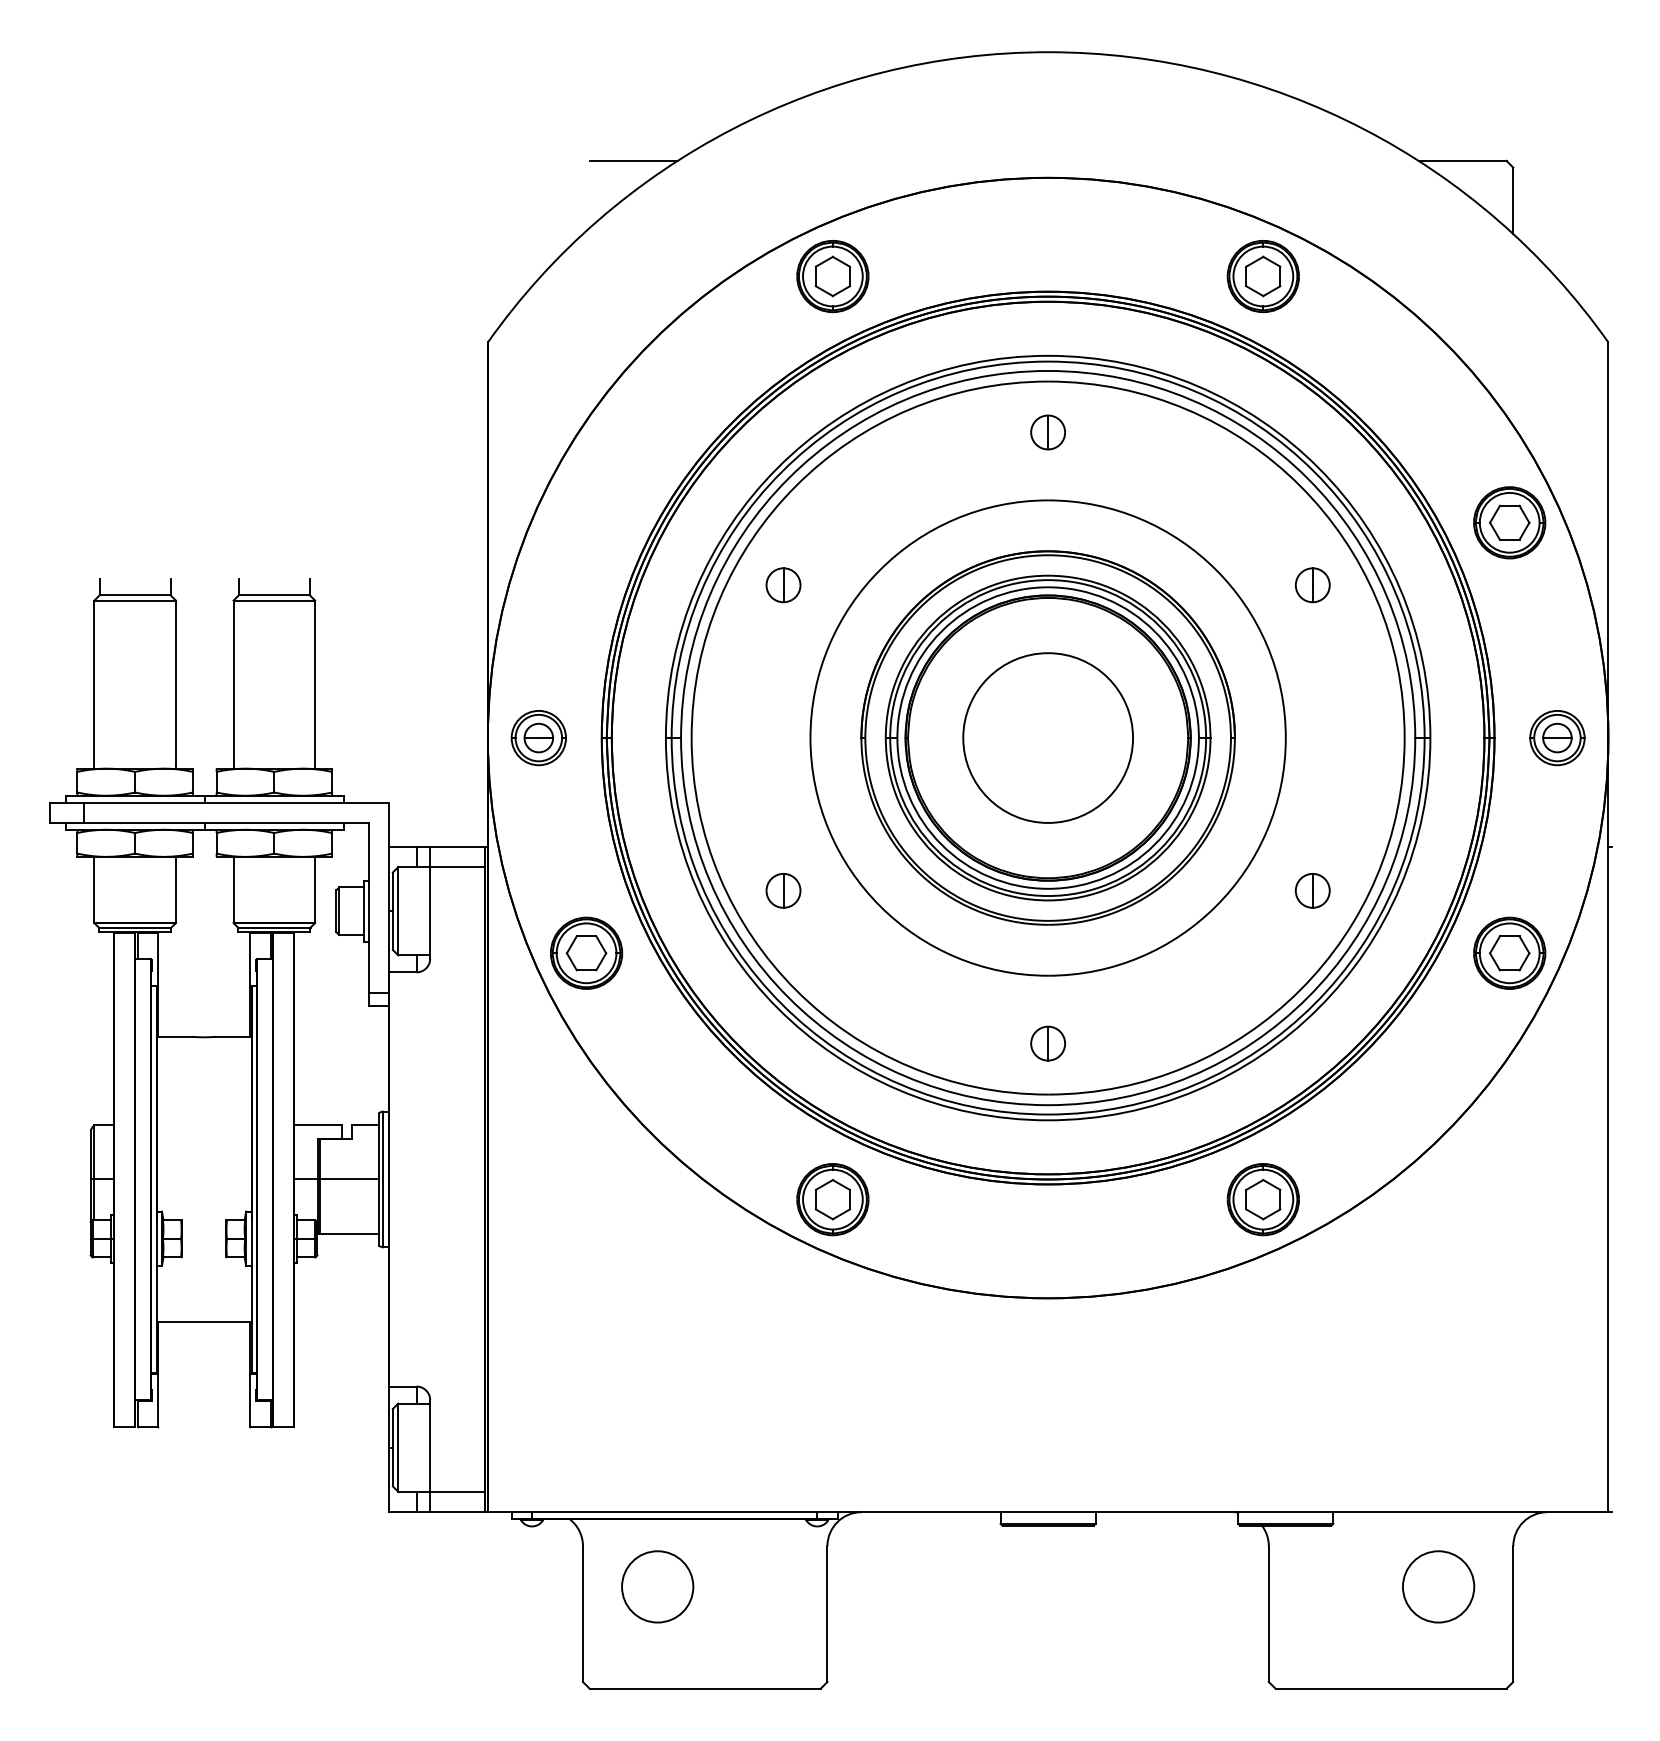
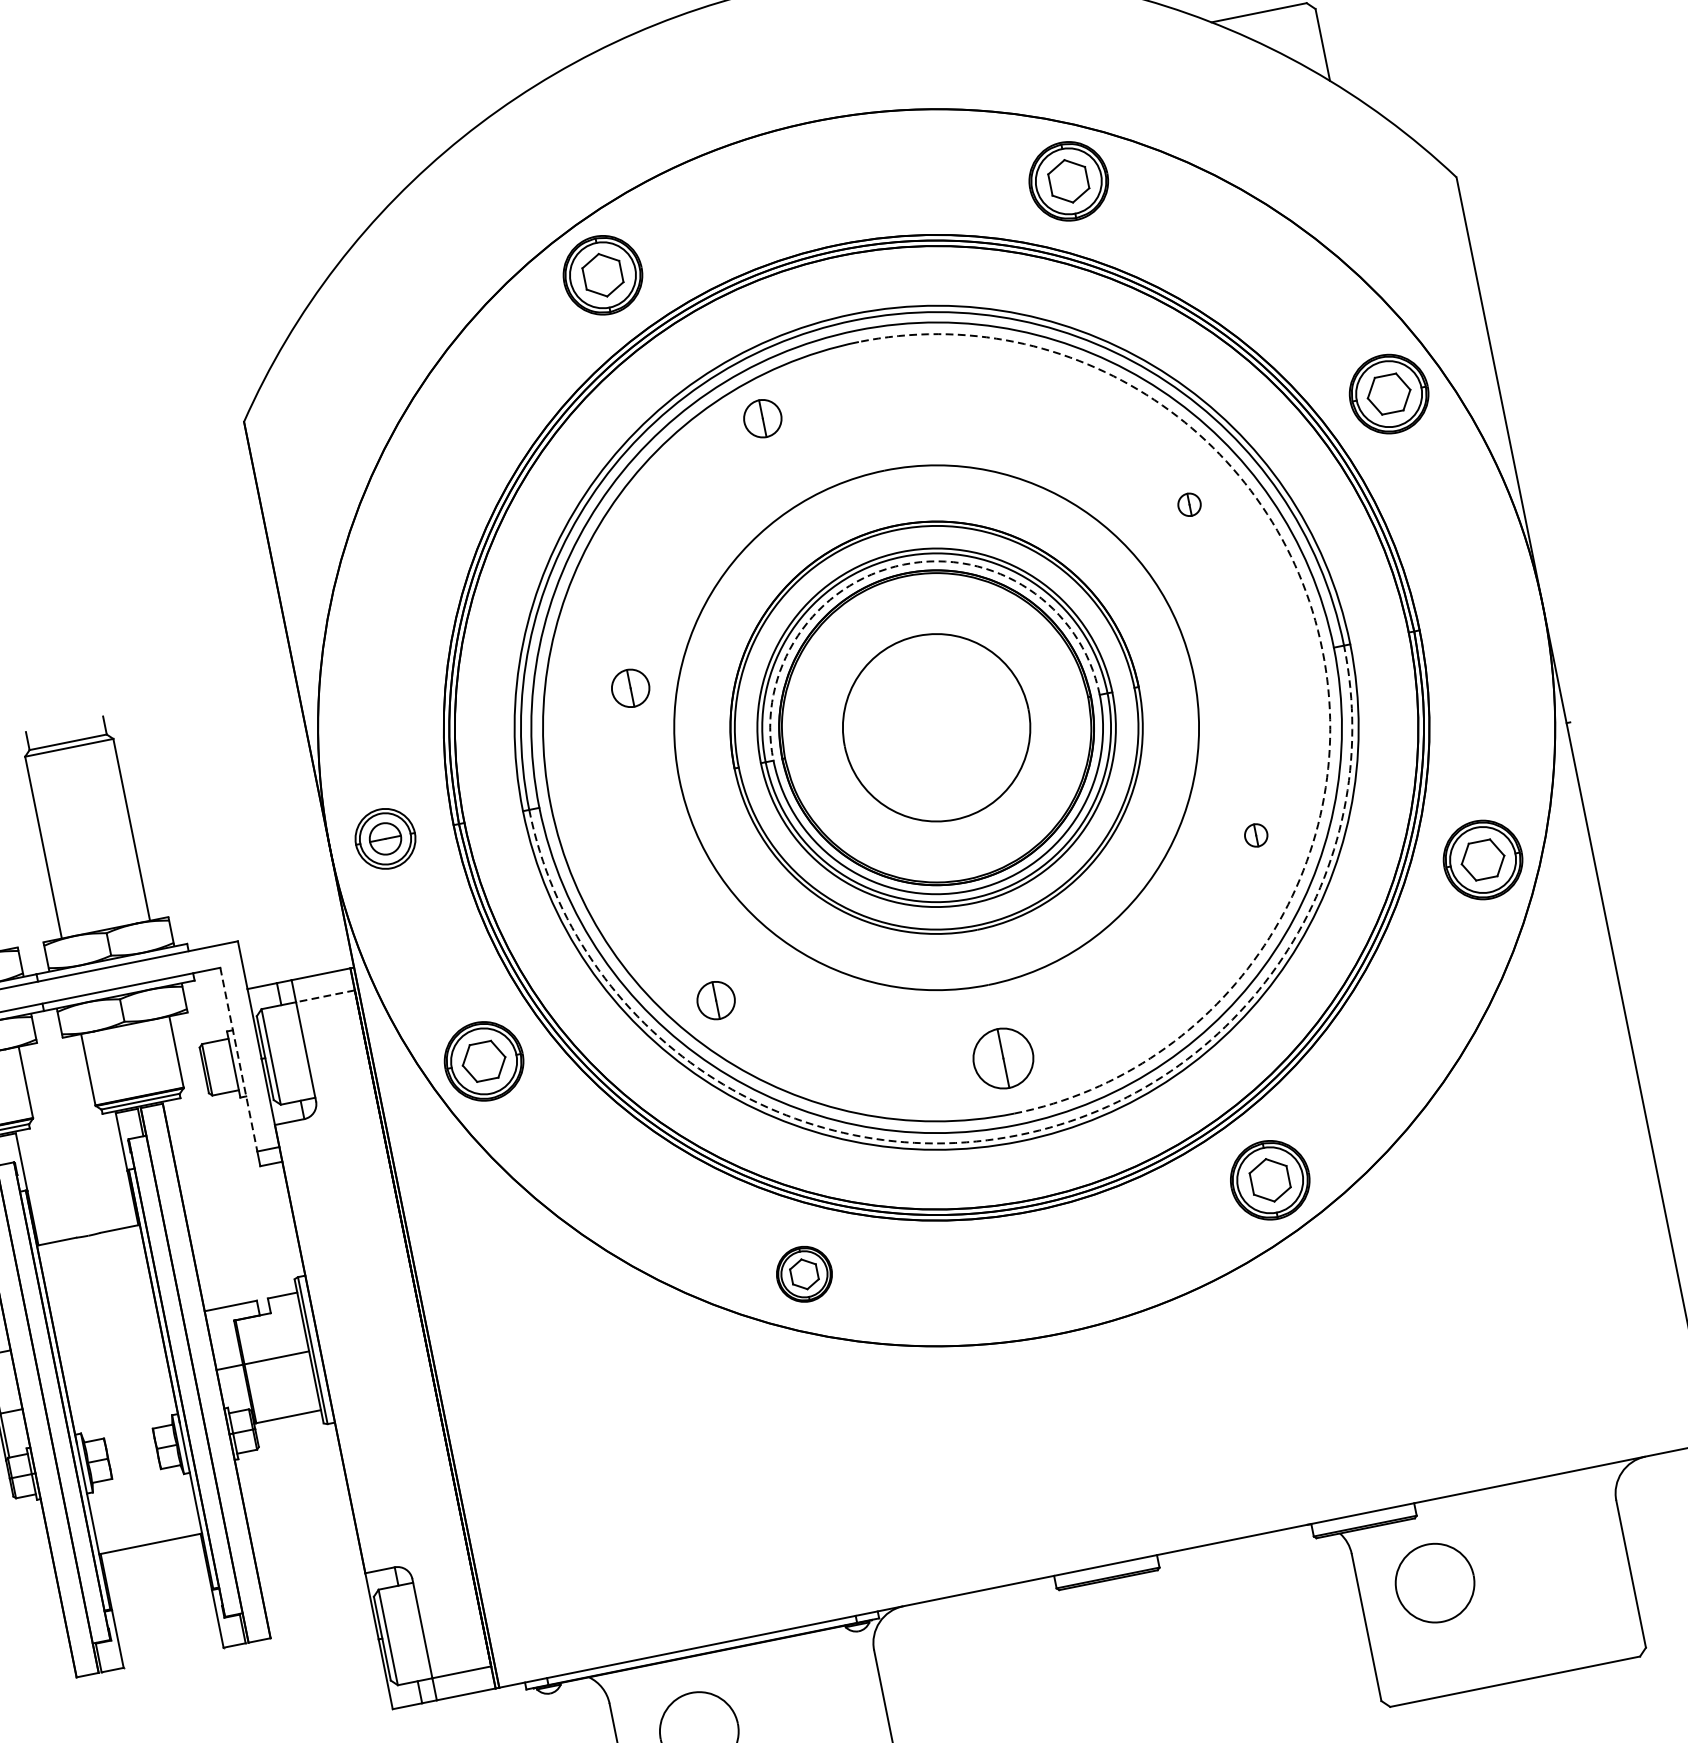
line: (633, 160) -> (361, 193), removed
part: (1047, 432) -> (762, 418), moved
part: (783, 585) -> (630, 688), moved
part: (1312, 585) -> (1189, 504), size x0.6
arc: (1048, 587) -> (904, 564), solid -> dashed
arc: (1404, 738) -> (1322, 650), solid -> dashed
part: (1557, 738) -> (1487, 617), removed
line: (456, 867) -> (324, 996), solid -> dashed
part: (783, 890) -> (716, 1000), moved
part: (1312, 890) -> (1255, 835), size x0.6
line: (369, 907) -> (239, 1059), solid -> dashed
part: (1047, 1043) -> (1002, 1058), size x1.6
arc: (1048, 1114) -> (1019, 1135), solid -> dashed
part: (832, 1199) -> (803, 1274), size x0.7
part: (1438, 1586) -> (1434, 1582), moved

